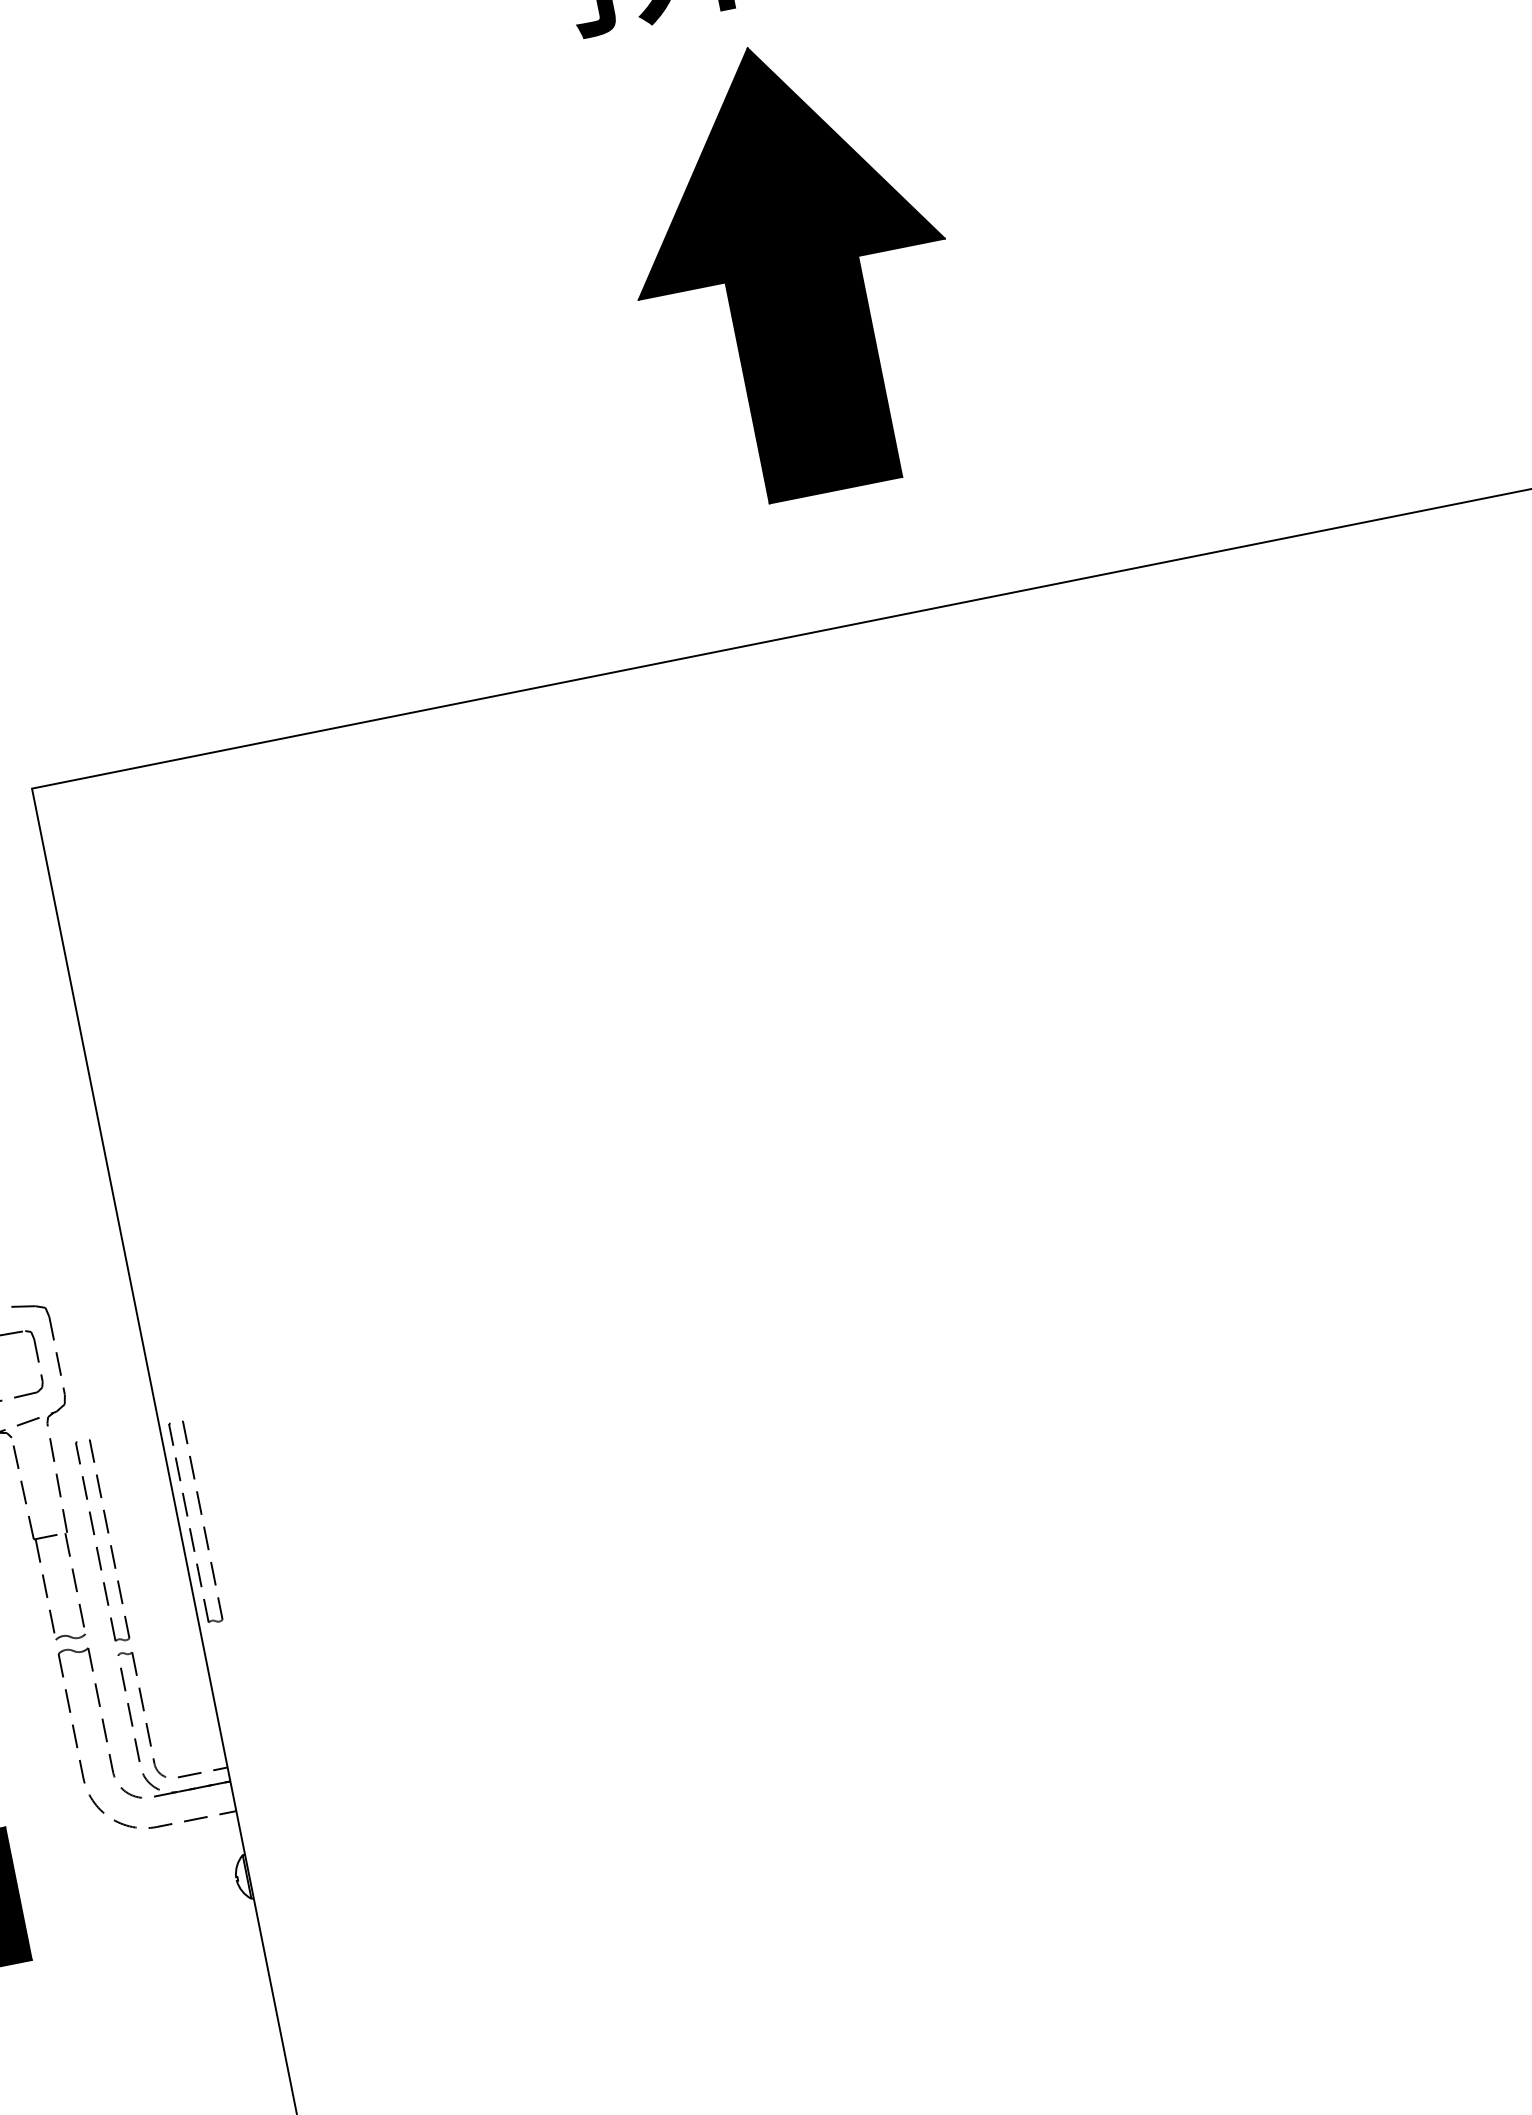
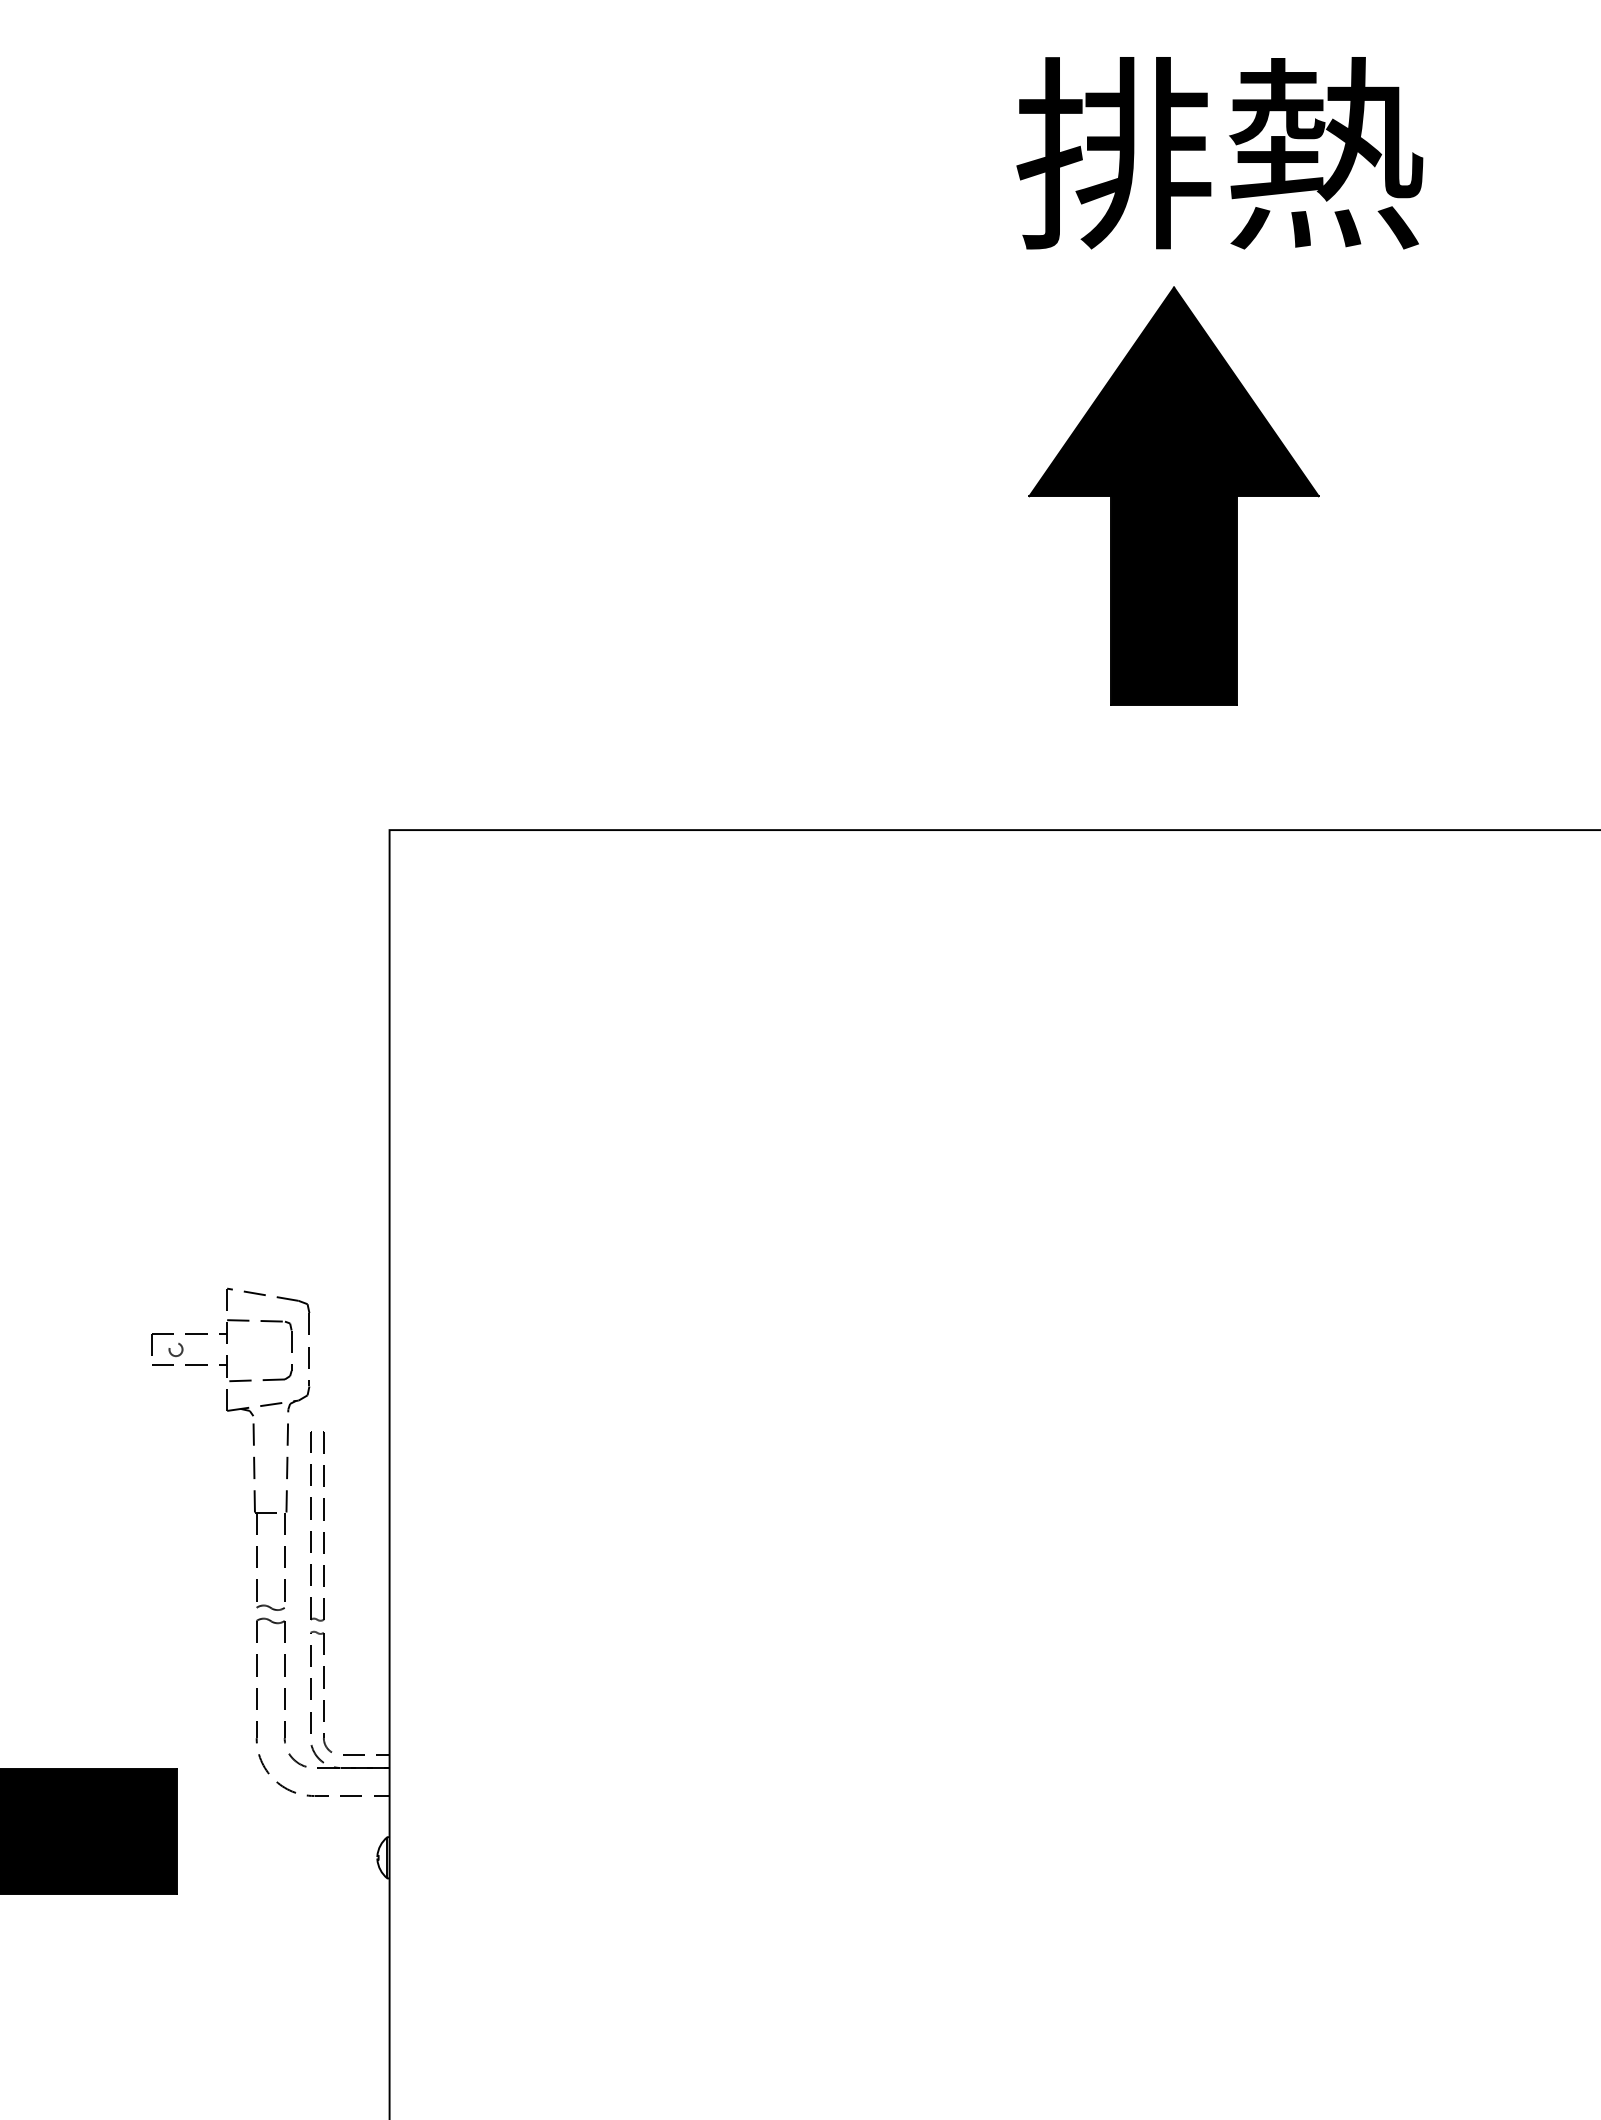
part: (190, 1529) -> (399, 1531), removed

